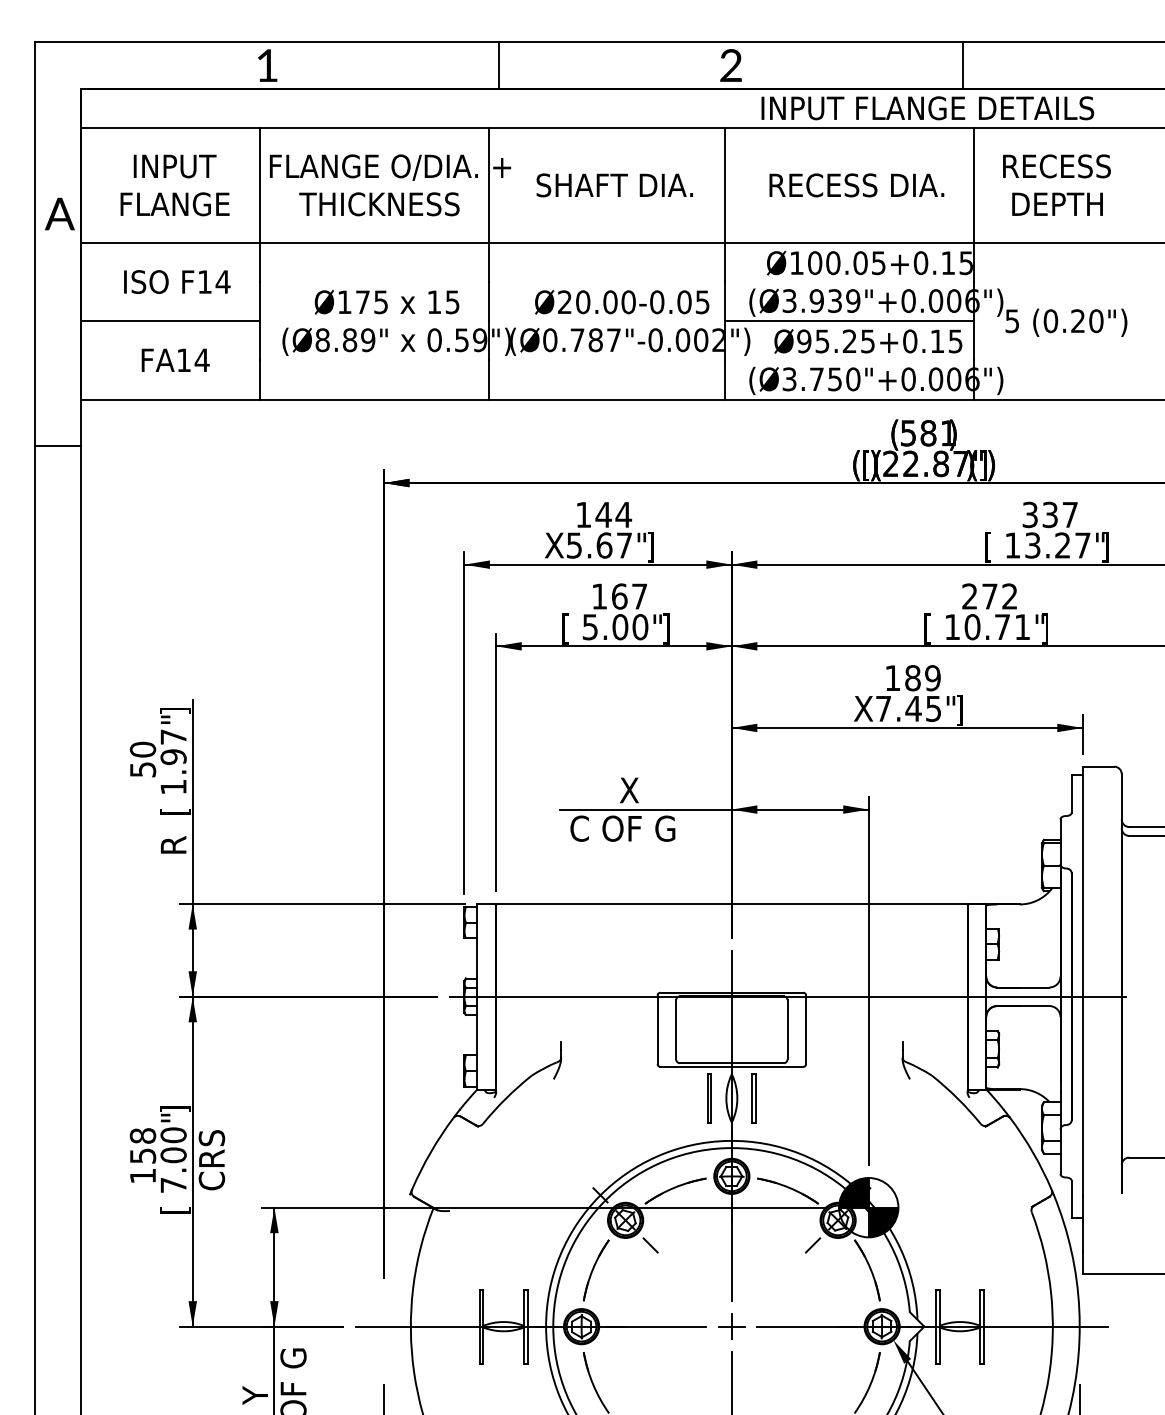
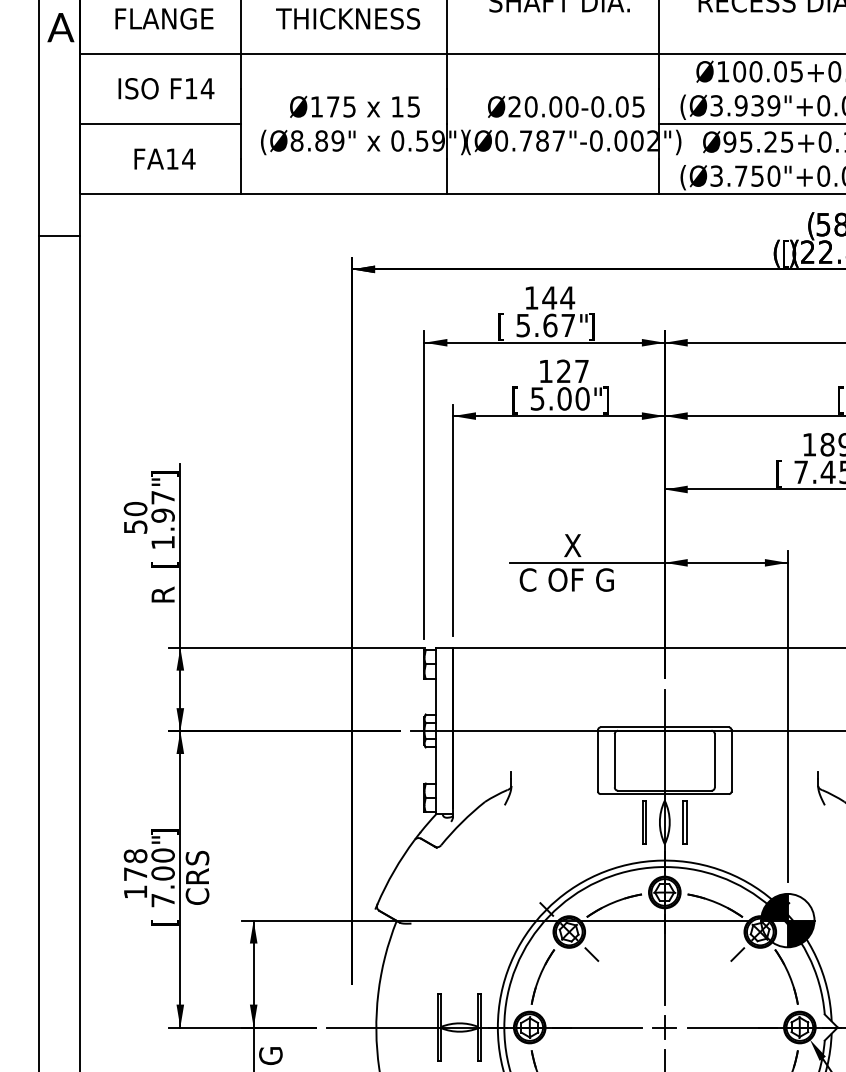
text: (553, 547) -> (504, 327), X -> [
text: (619, 596) -> (563, 371), 167 -> 127
text: (863, 710) -> (783, 473), X -> [
text: (143, 1155) -> (136, 873), 158 -> 178

